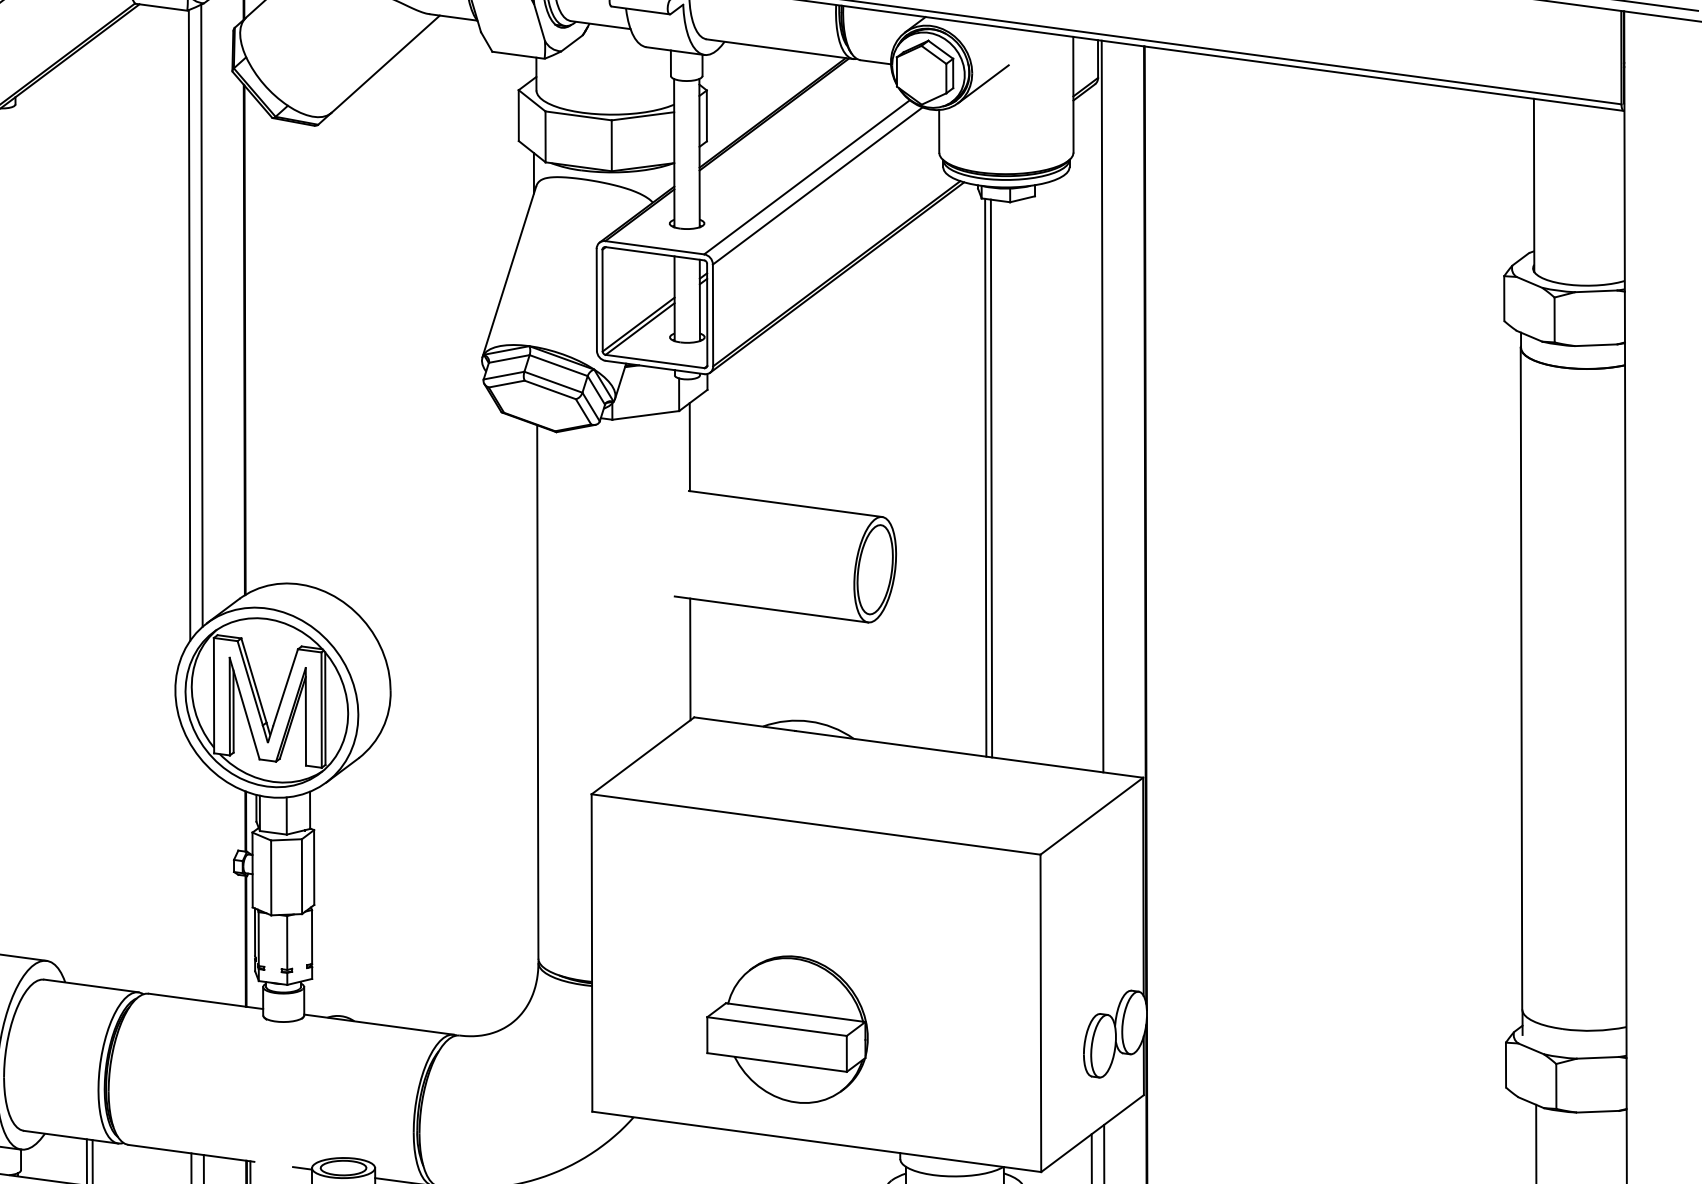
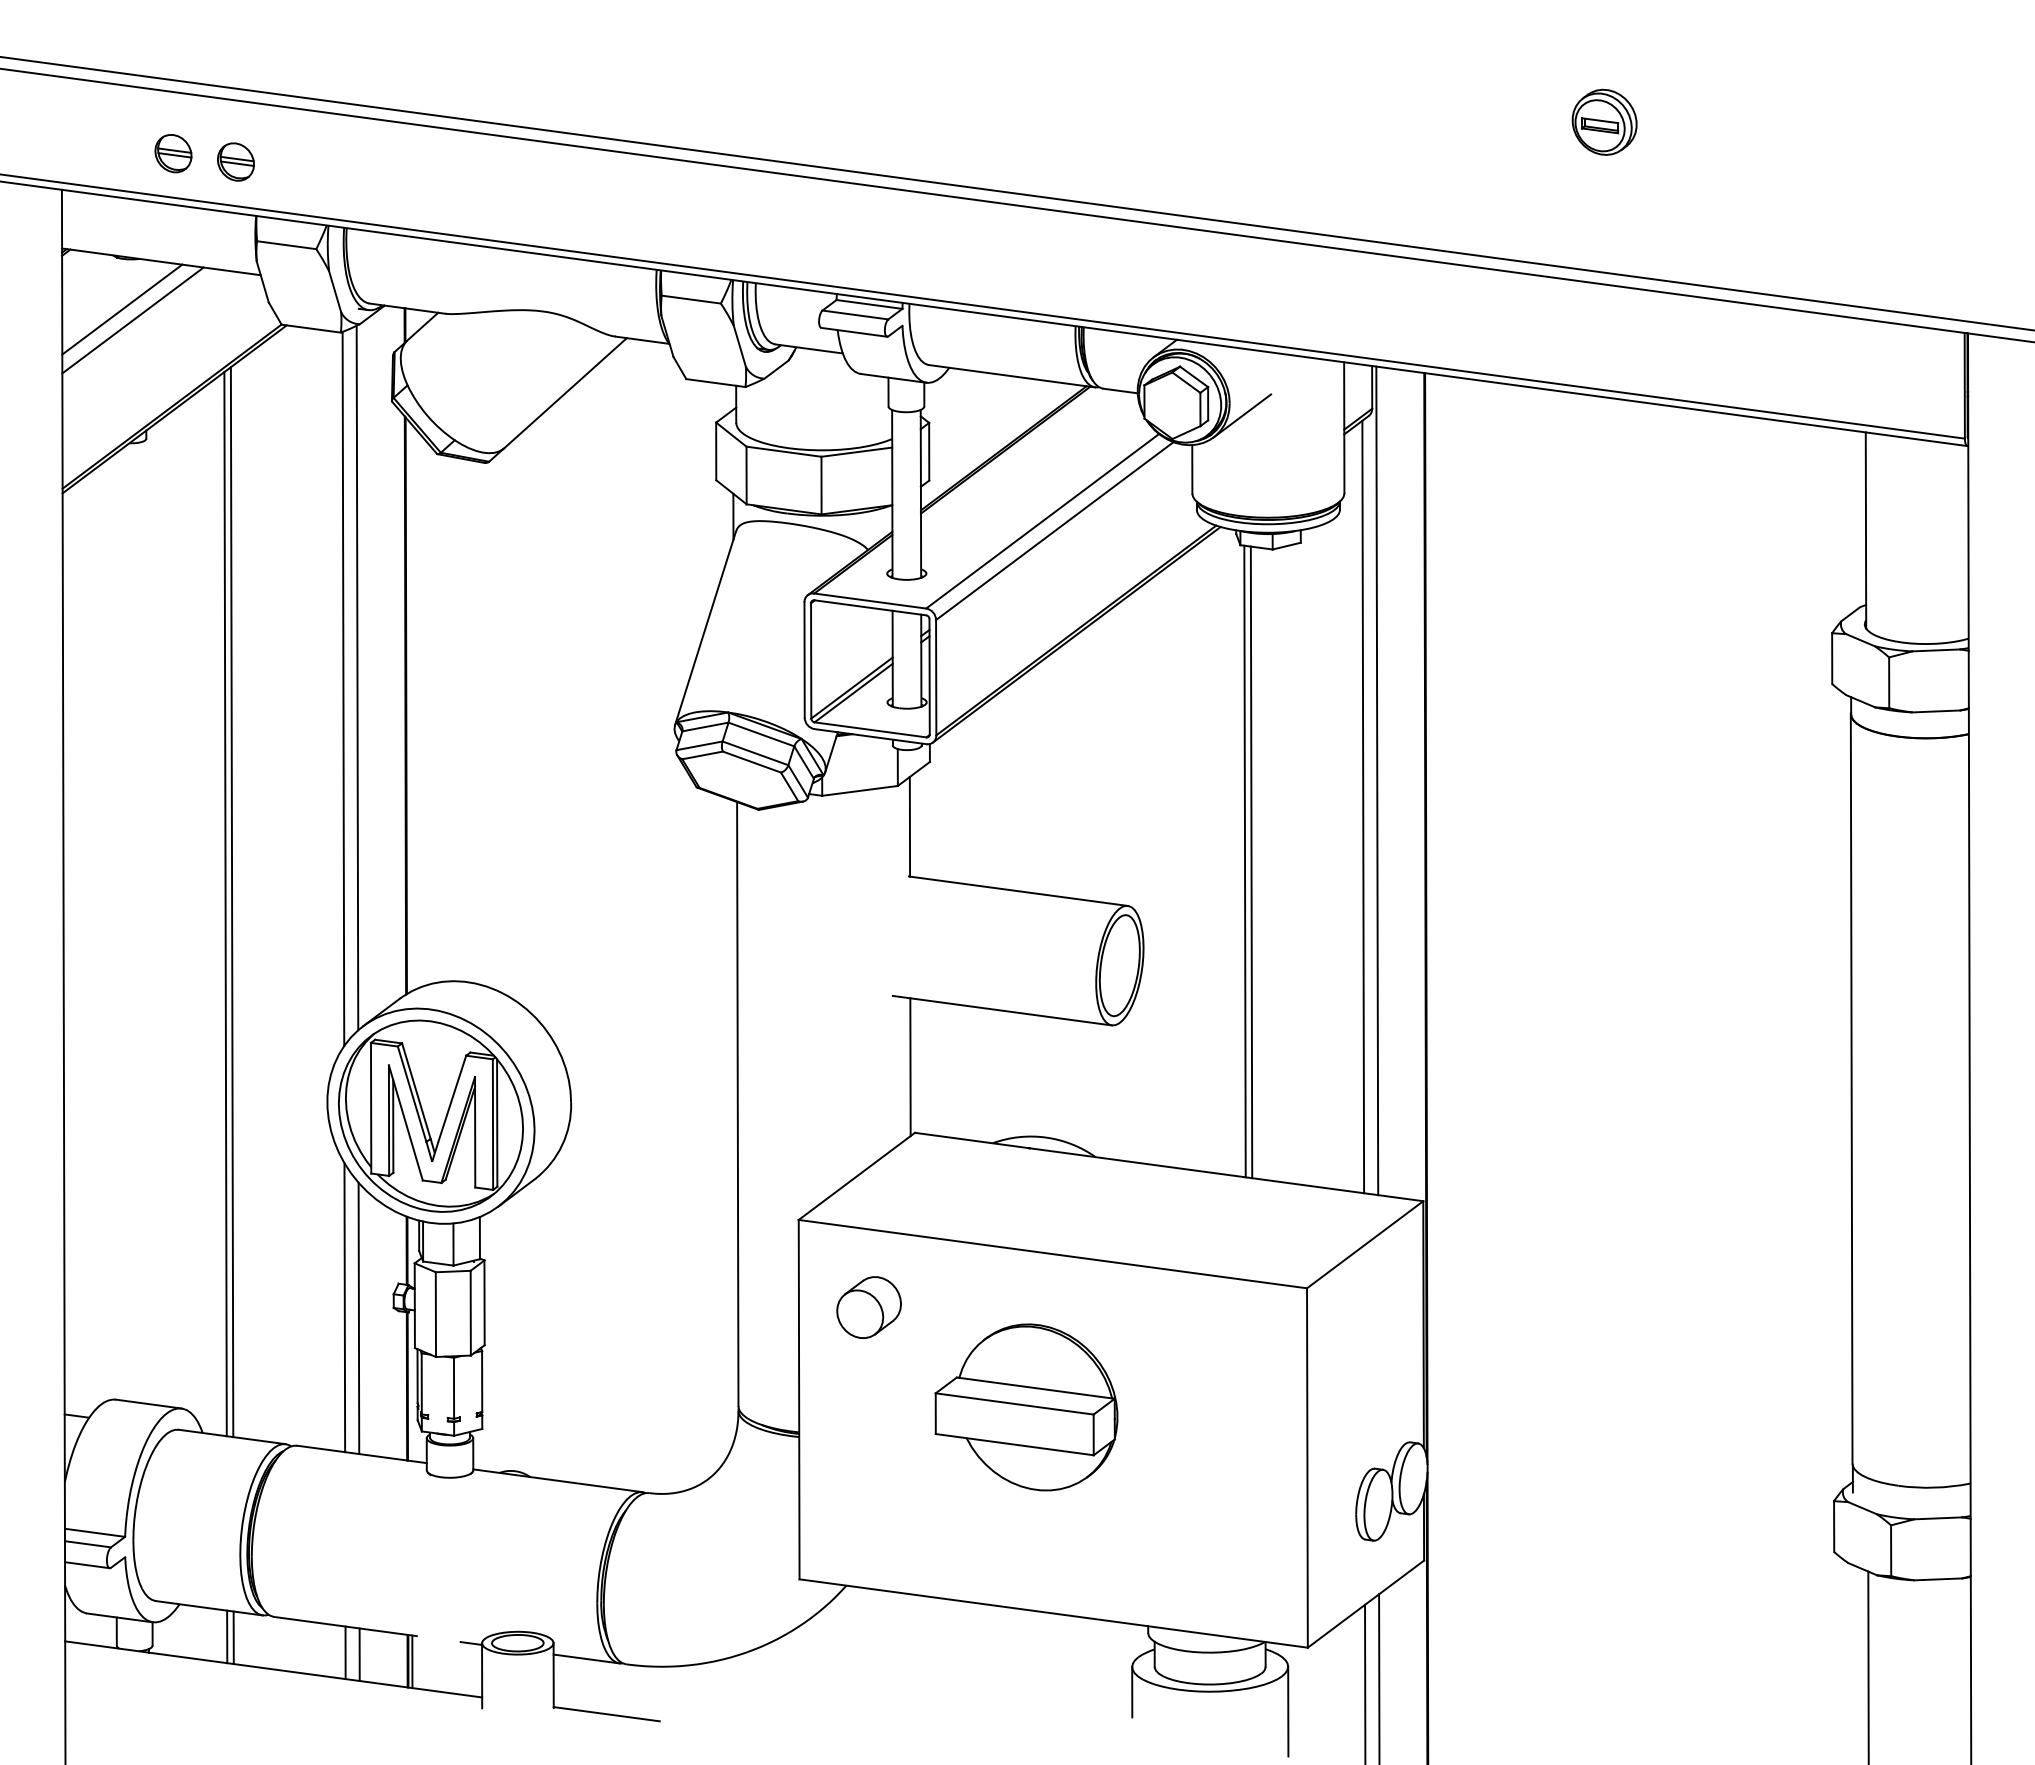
line: (1090, 429) -> (1363, 806), added
line: (90, 513) -> (231, 902), added
line: (85, 515) -> (225, 904), added
line: (190, 871) -> (344, 1307), added
part: (653, 871) -> (868, 1307), added
line: (202, 881) -> (358, 1318), added
part: (787, 1029) -> (1026, 1407), moved

